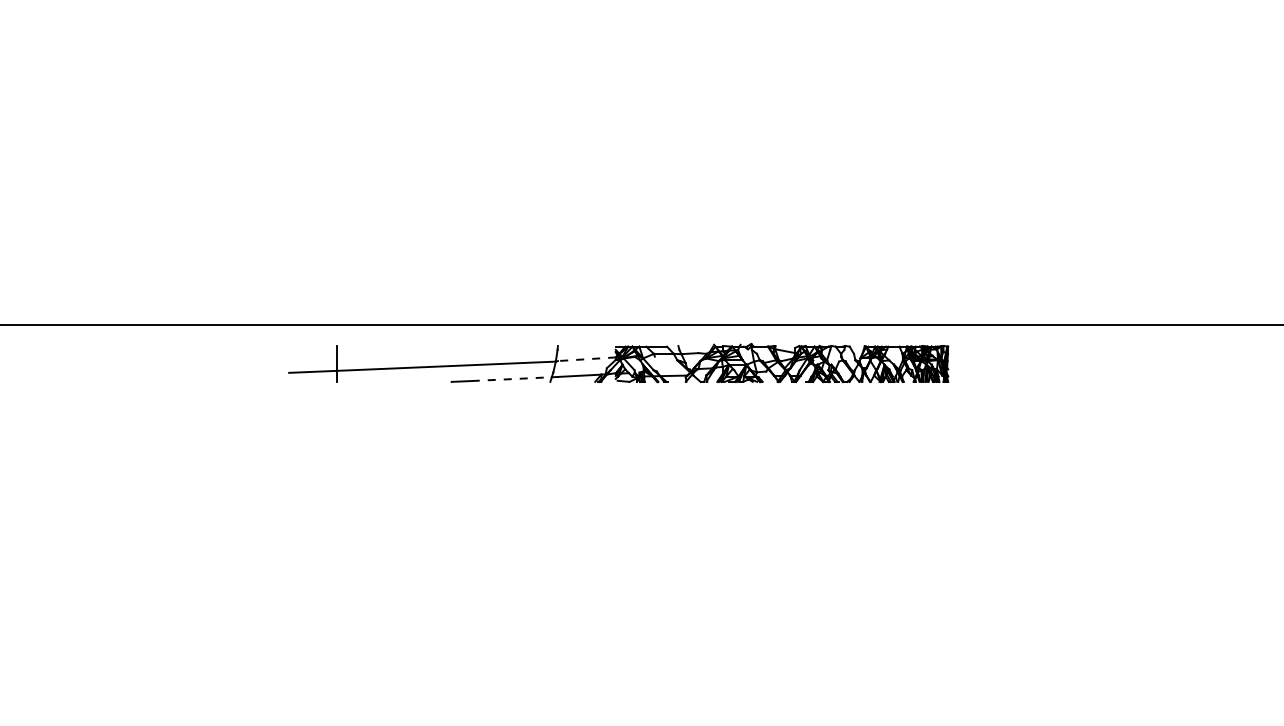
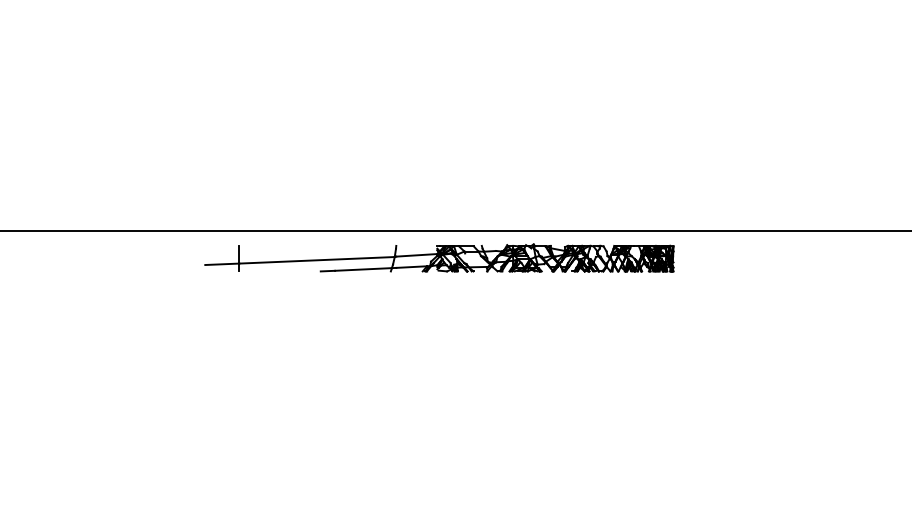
line: (586, 359) -> (416, 255), dashed -> solid
line: (512, 379) -> (363, 269), dashed -> solid

